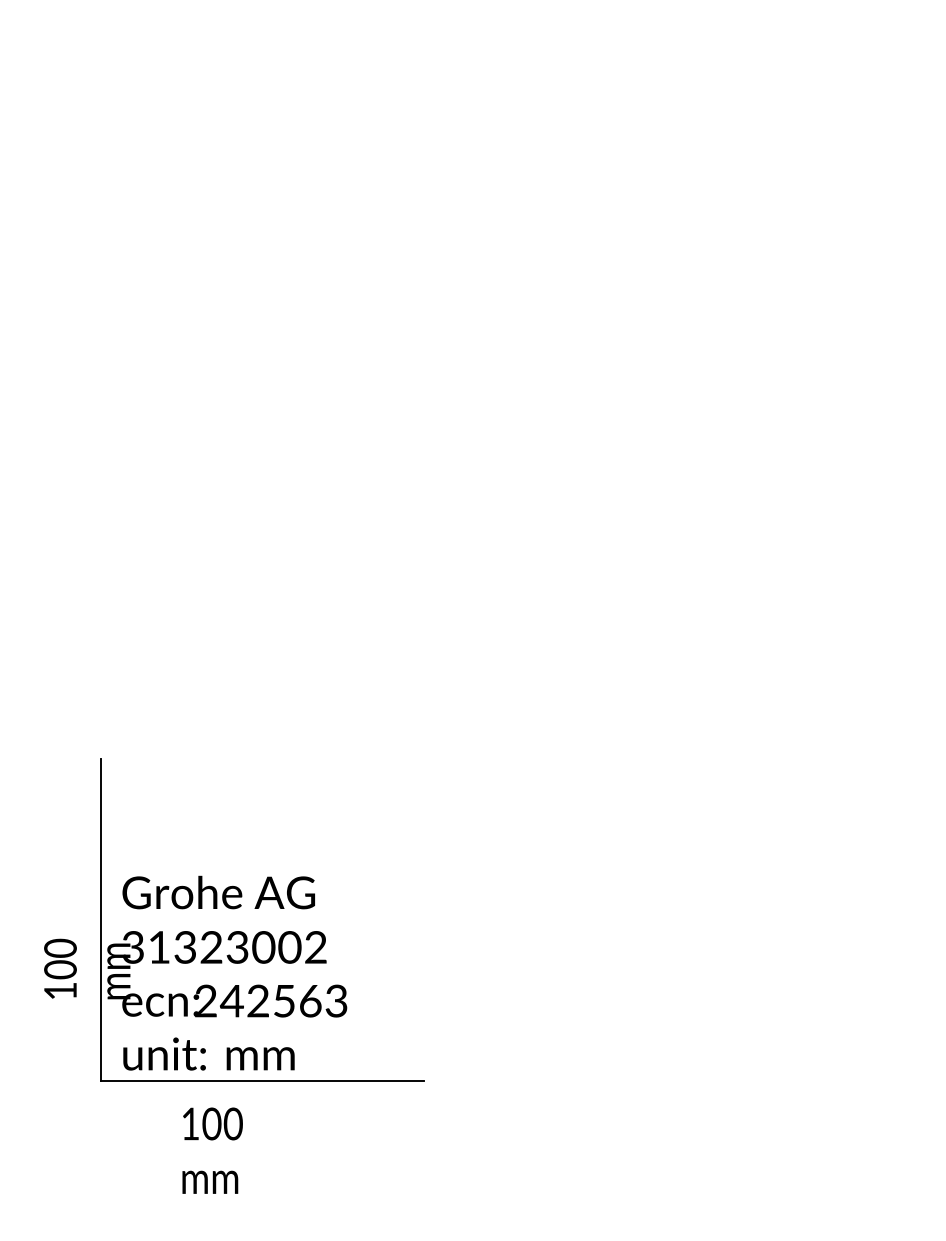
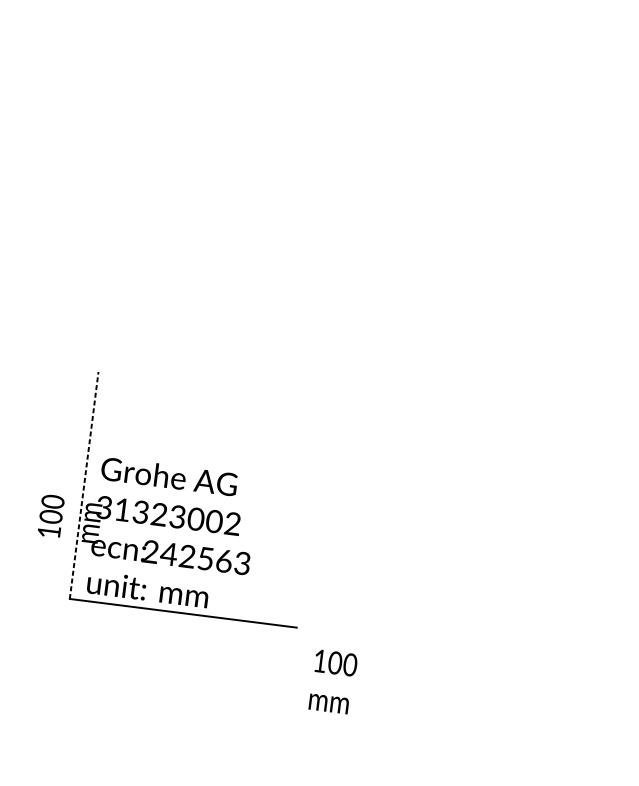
line: (101, 919) -> (84, 485), solid -> dashed
text: (212, 1150) -> (333, 681), moved

